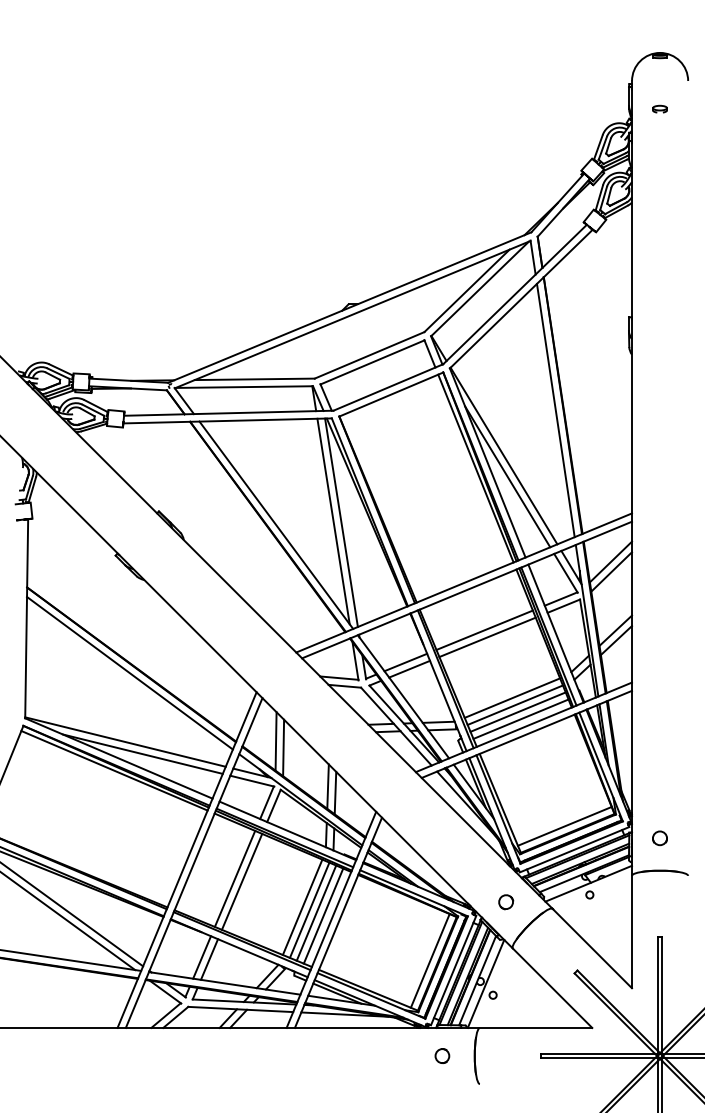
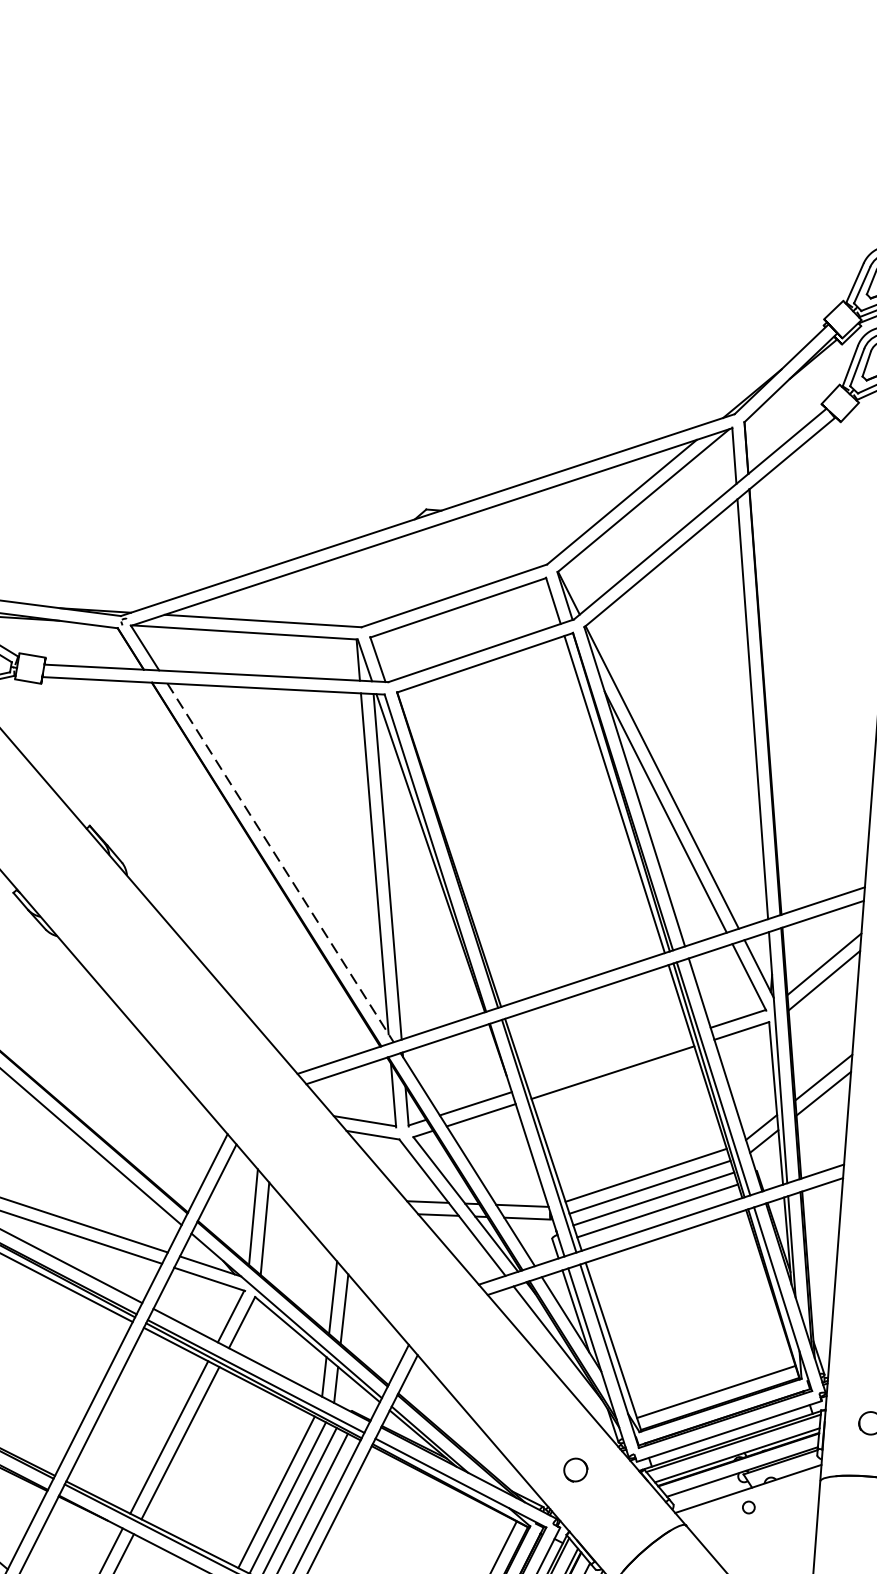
line: (276, 525) -> (280, 863), solid -> dashed
line: (484, 629) -> (608, 1059), removed
part: (506, 902) -> (576, 1470), moved

